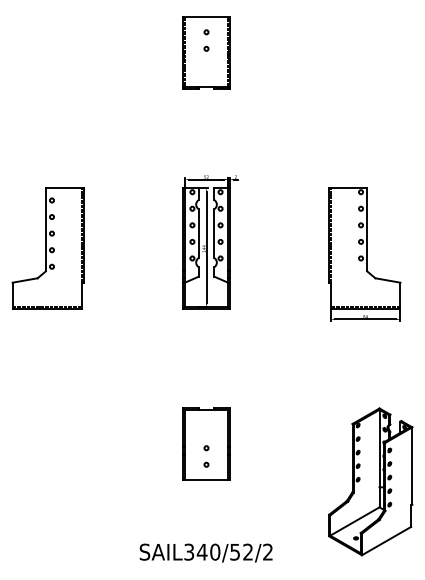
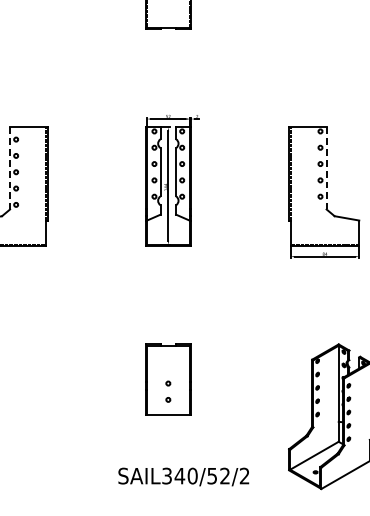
line: (45, 229) -> (9, 168), solid -> dashed
line: (367, 229) -> (326, 168), solid -> dashed
text: (205, 552) -> (183, 476), moved

